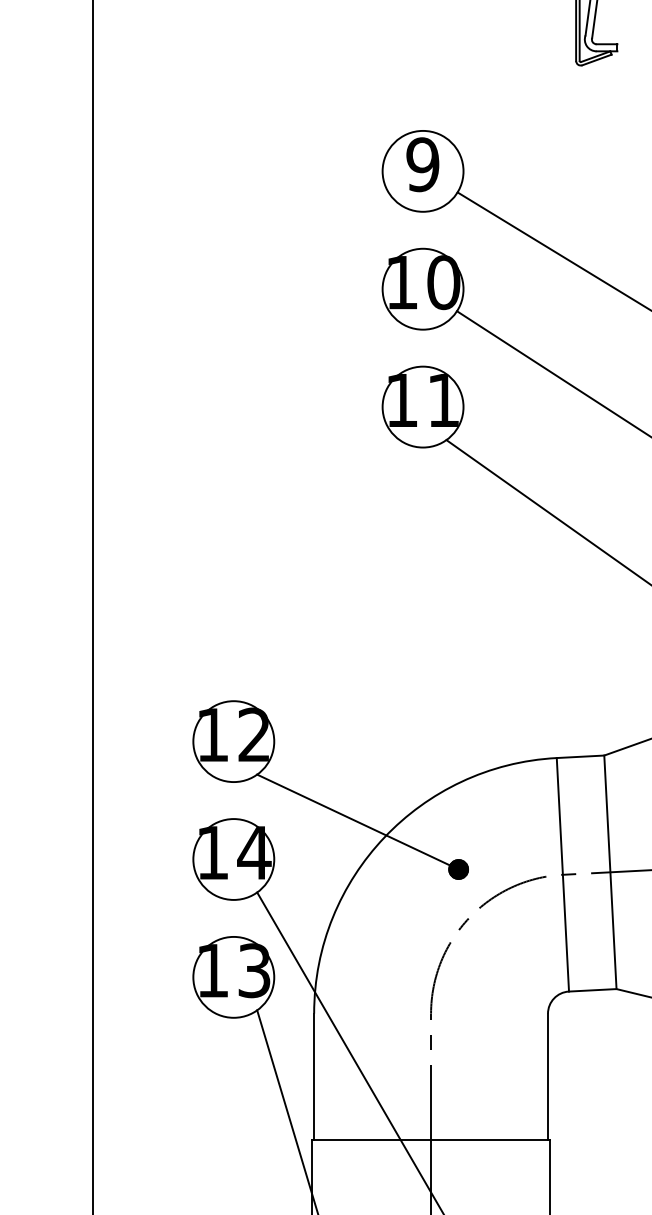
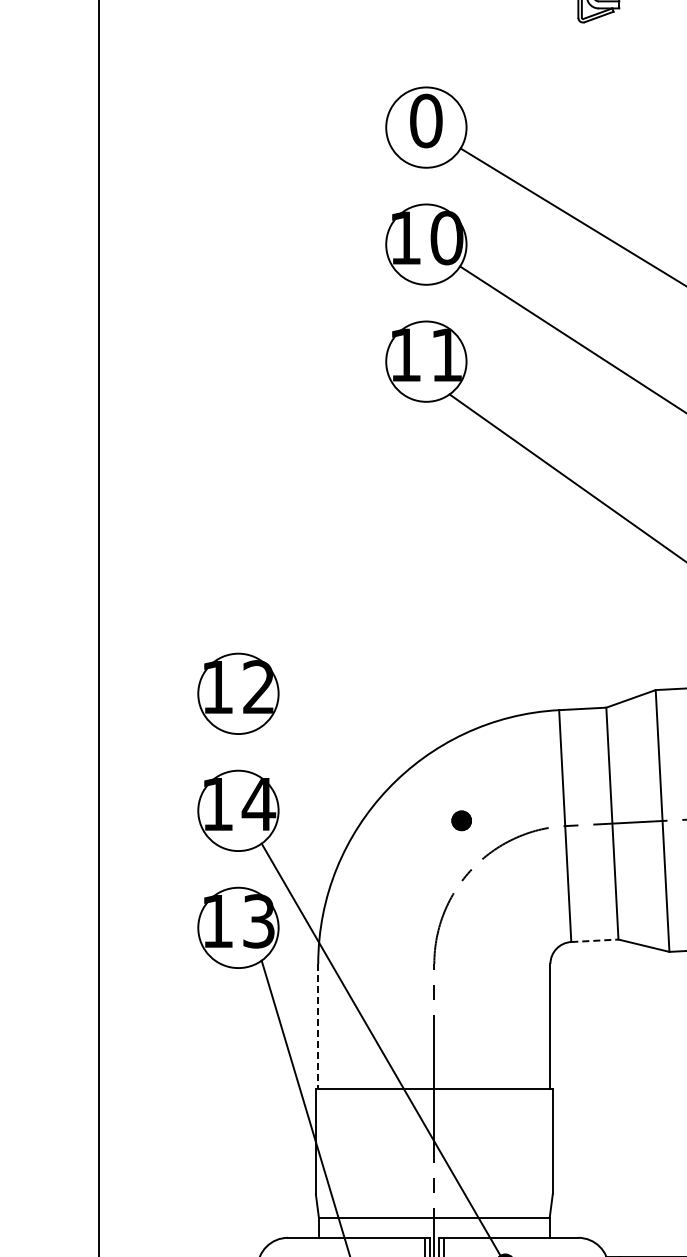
text: (422, 164) -> (425, 120), 9 -> 0
line: (357, 821) -> (361, 773), removed
line: (592, 990) -> (594, 940), solid -> dashed
line: (314, 1076) -> (318, 1026), solid -> dashed

